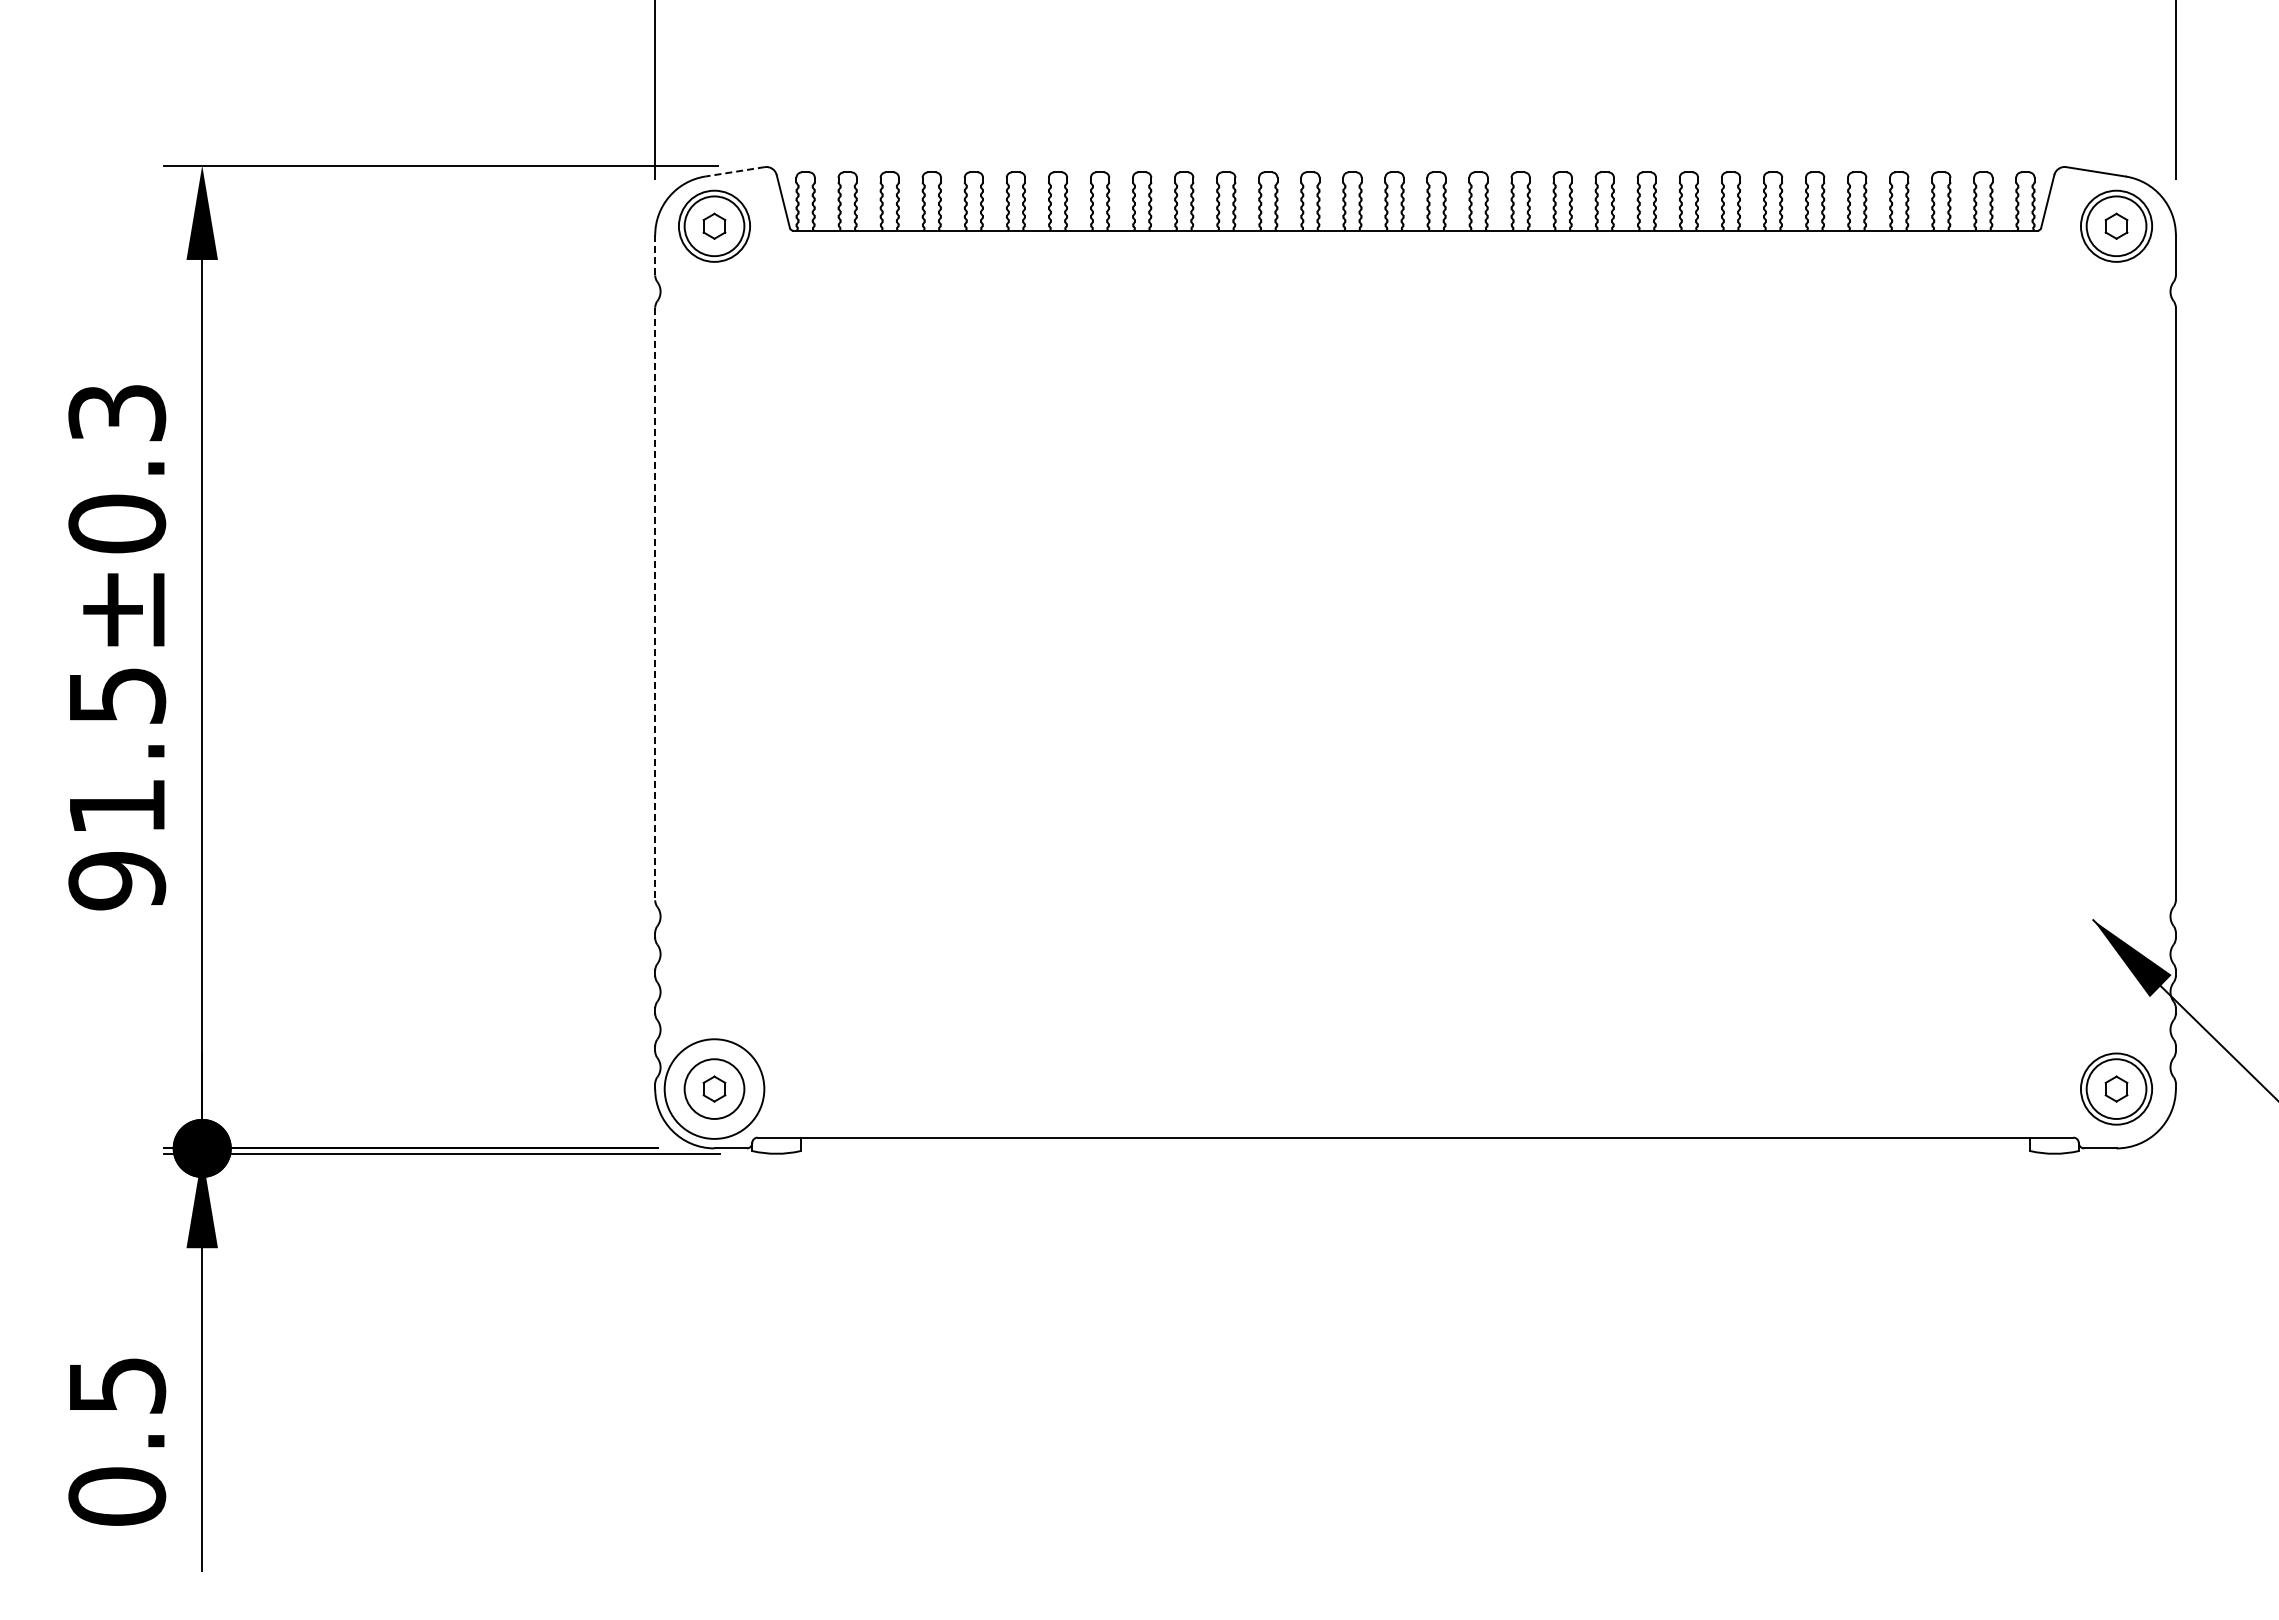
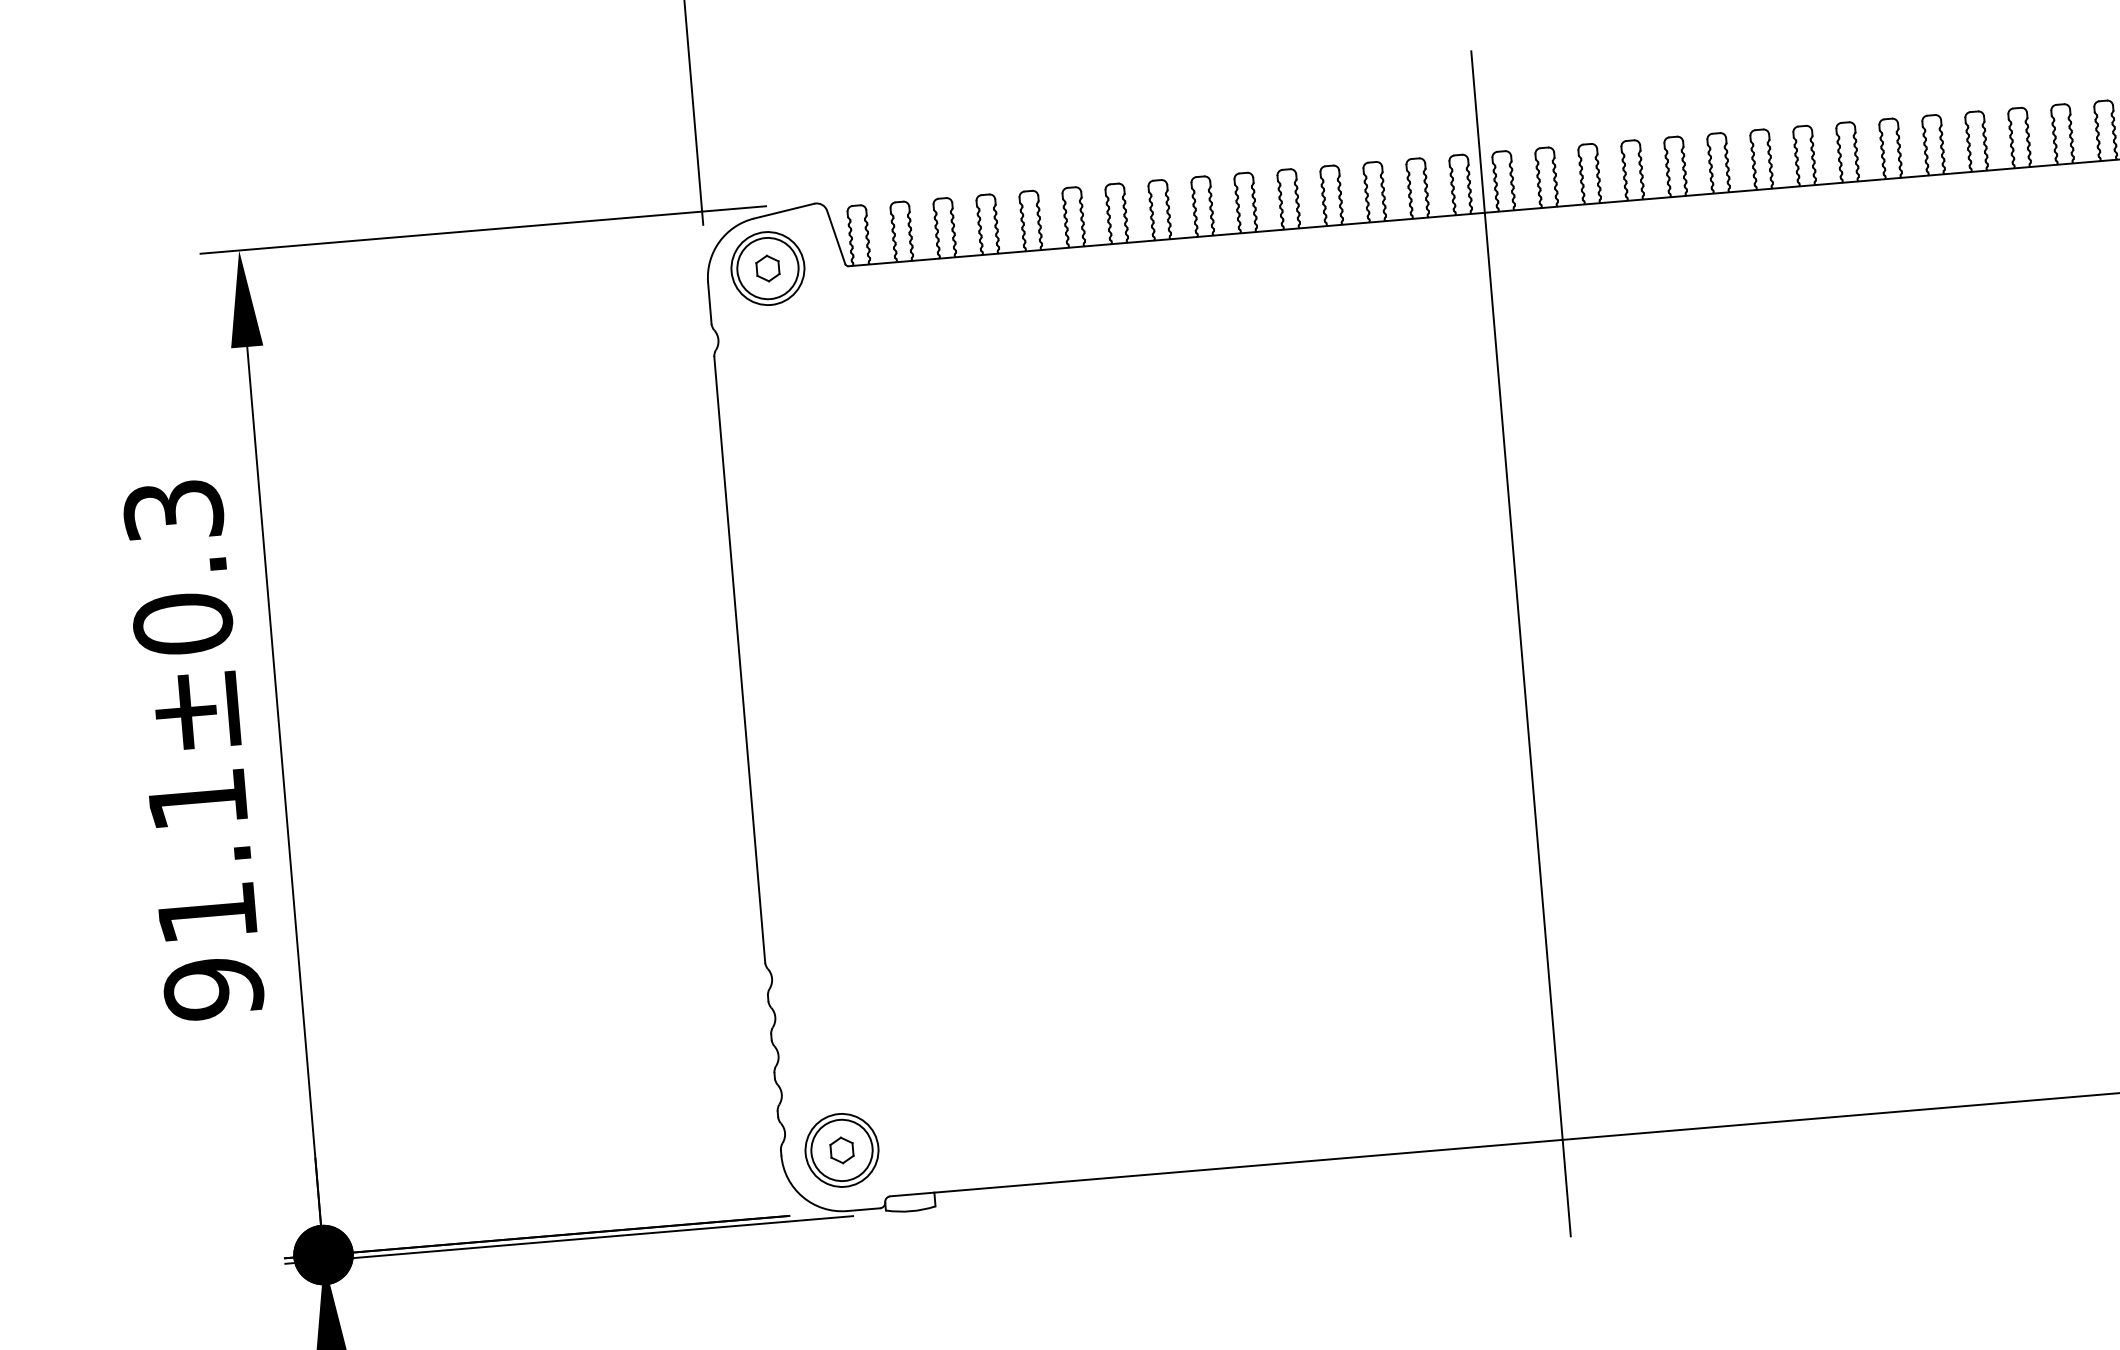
line: (734, 171) -> (783, 210), dashed -> solid
line: (655, 255) -> (710, 303), dashed -> solid
line: (655, 604) -> (740, 660), dashed -> solid
line: (1415, 652) -> (1521, 644), added
text: (118, 695) -> (199, 799), 91.5±0.3 -> 91.1±0.3
circle: (714, 1088) -> (841, 1149), size x0.71

